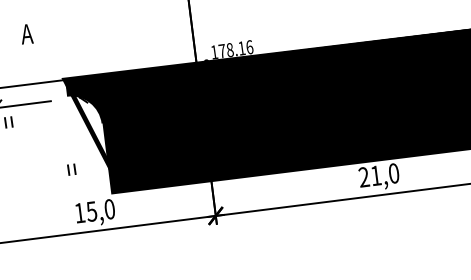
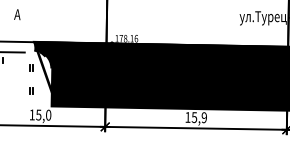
part: (66, 126) -> (31, 67), added
text: (377, 175) -> (195, 117), 21,0 -> 15,9

